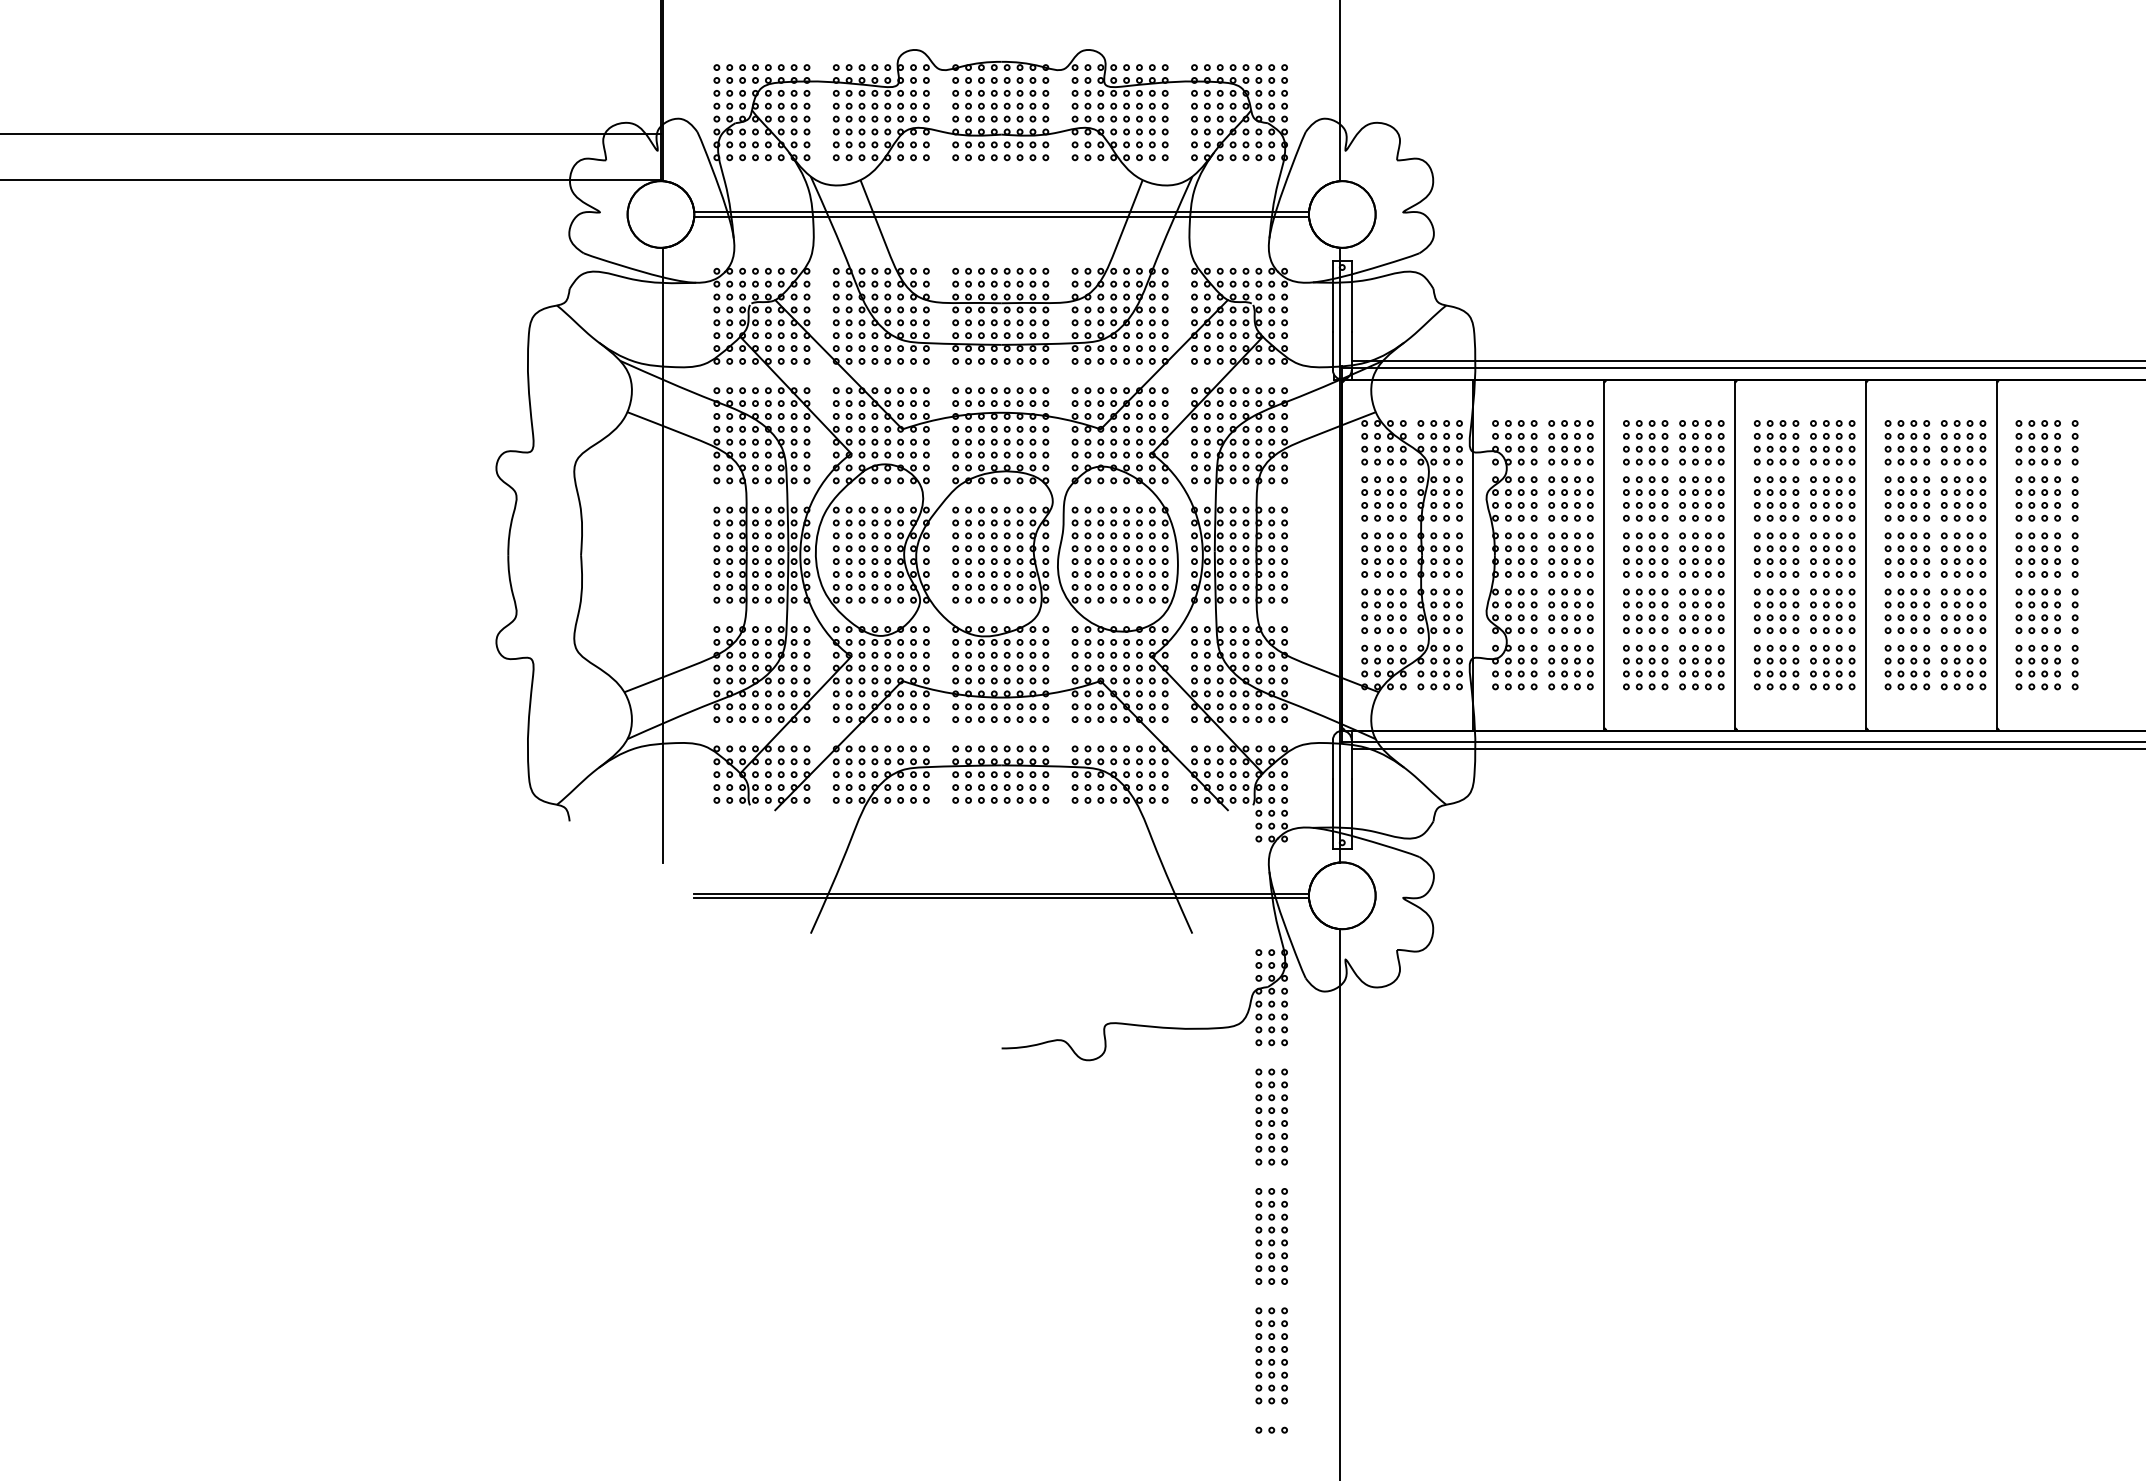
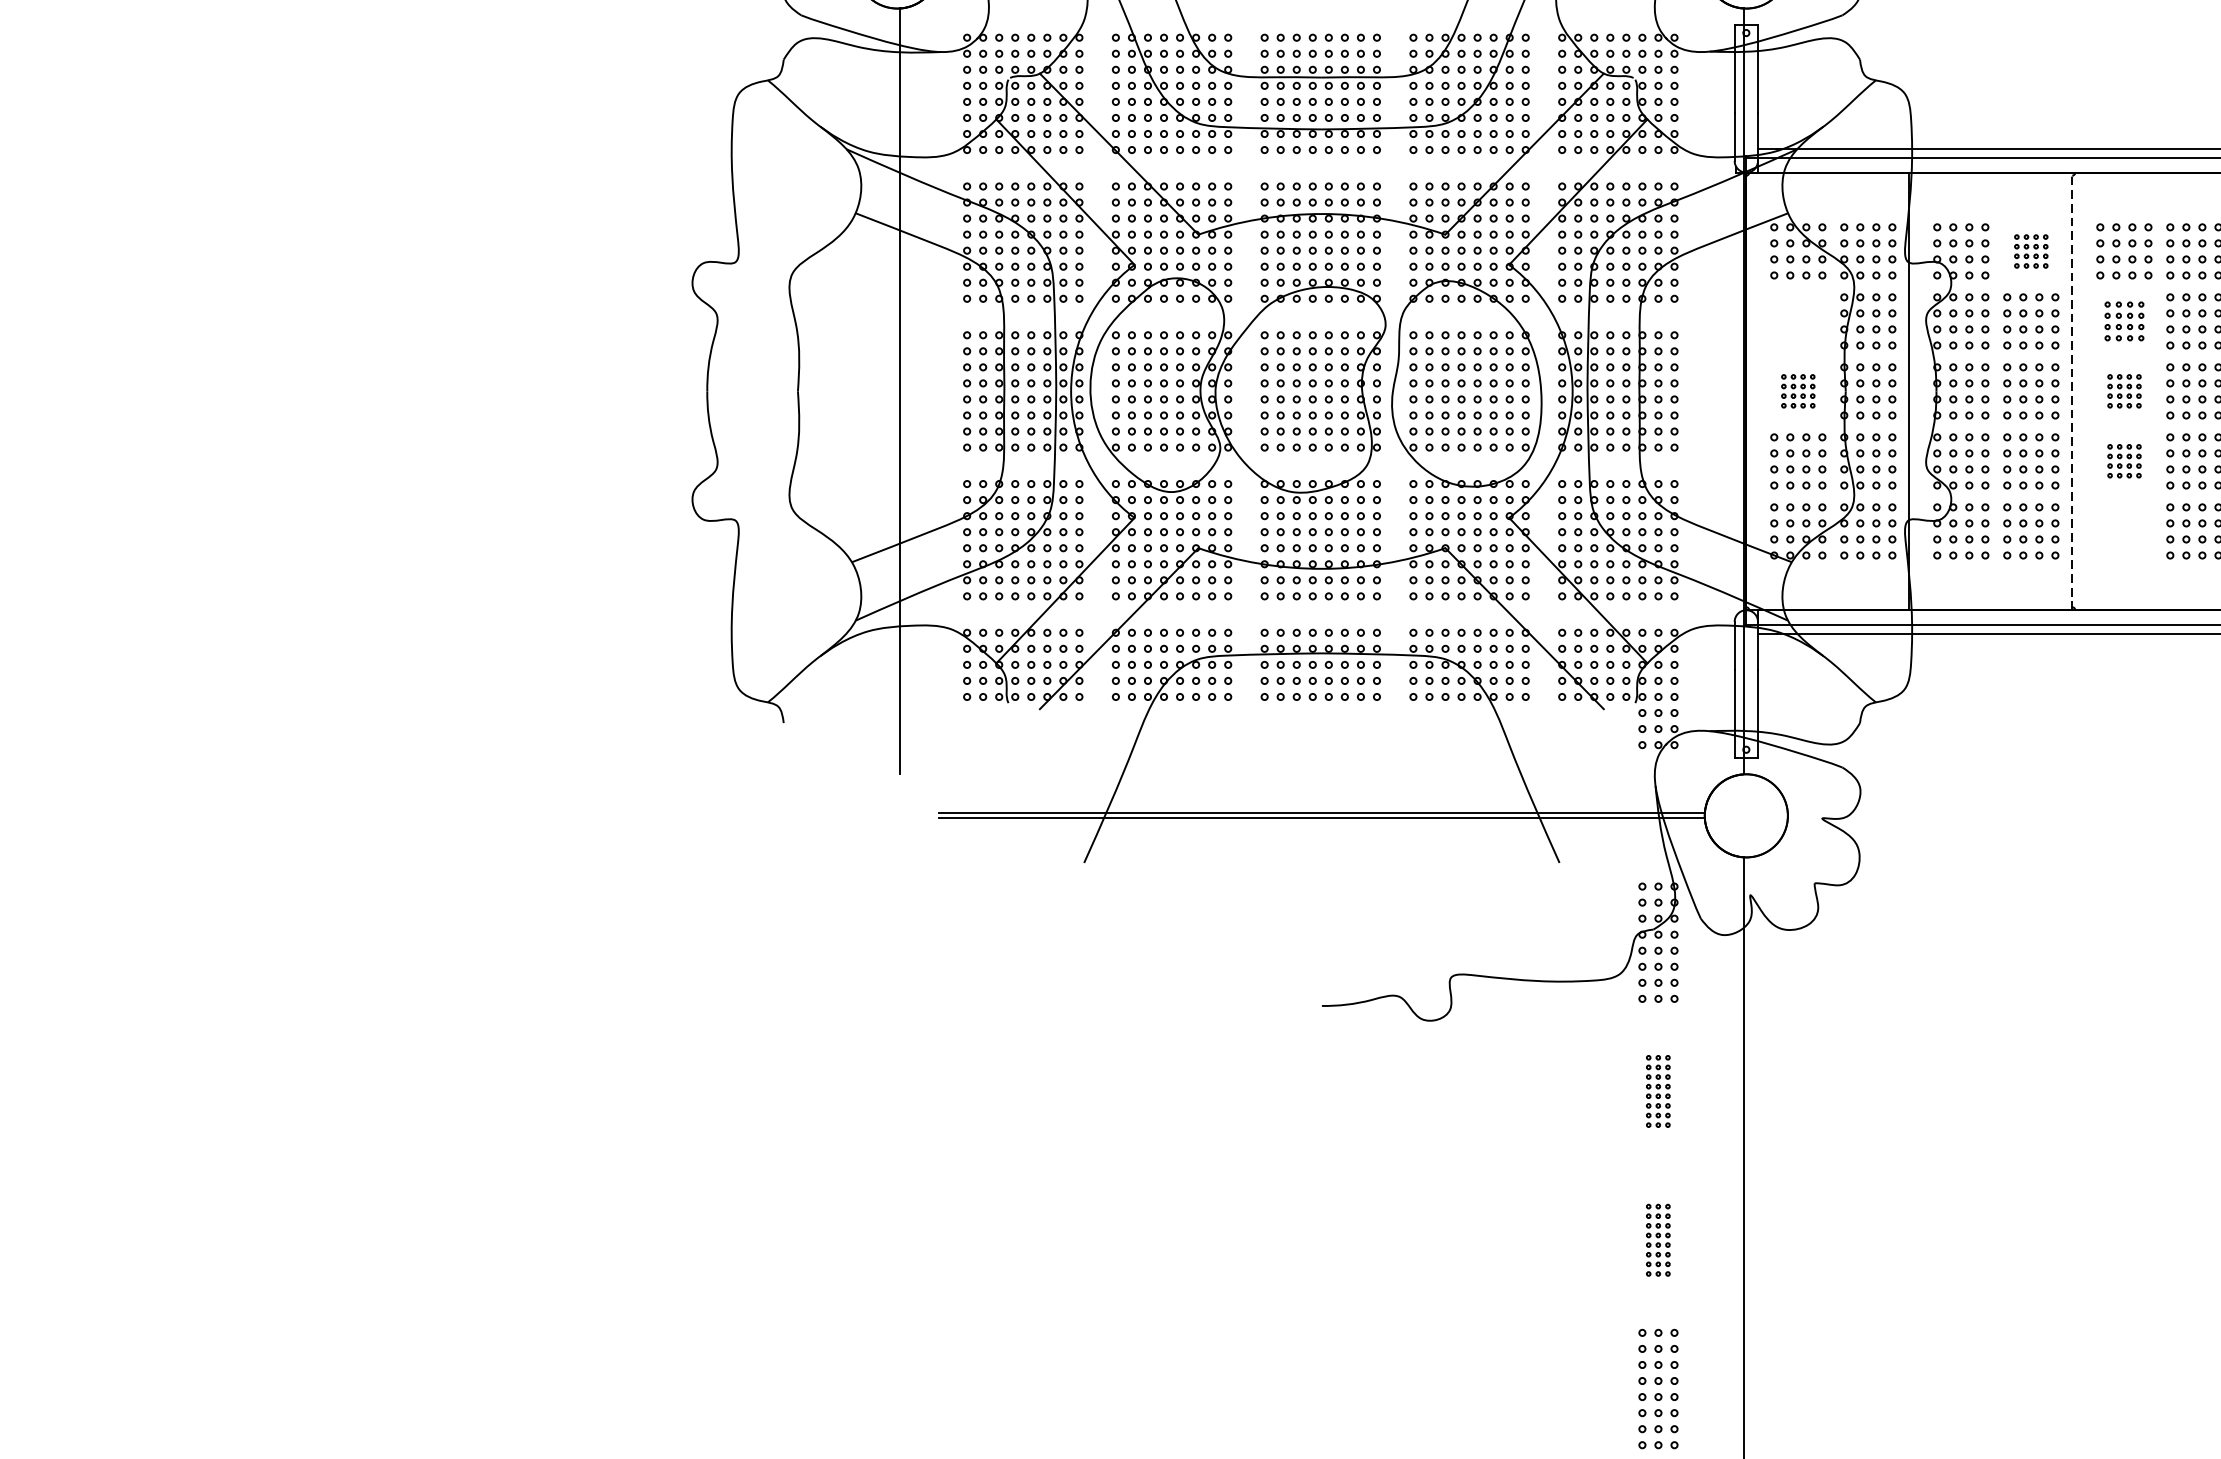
part: (1570, 442) -> (2030, 251), size x0.6
part: (1383, 498) -> (1797, 320), removed
part: (1645, 498) -> (2124, 320), size x0.7
part: (1383, 554) -> (1797, 390), size x0.6
part: (1645, 554) -> (2124, 390), size x0.6
line: (1603, 555) -> (2071, 391), solid -> dashed
part: (1645, 610) -> (2124, 460), size x0.6
part: (1645, 667) -> (2124, 531), removed
part: (1271, 1116) -> (1658, 1090), size x0.6
part: (1271, 1236) -> (1658, 1240), size x0.6

